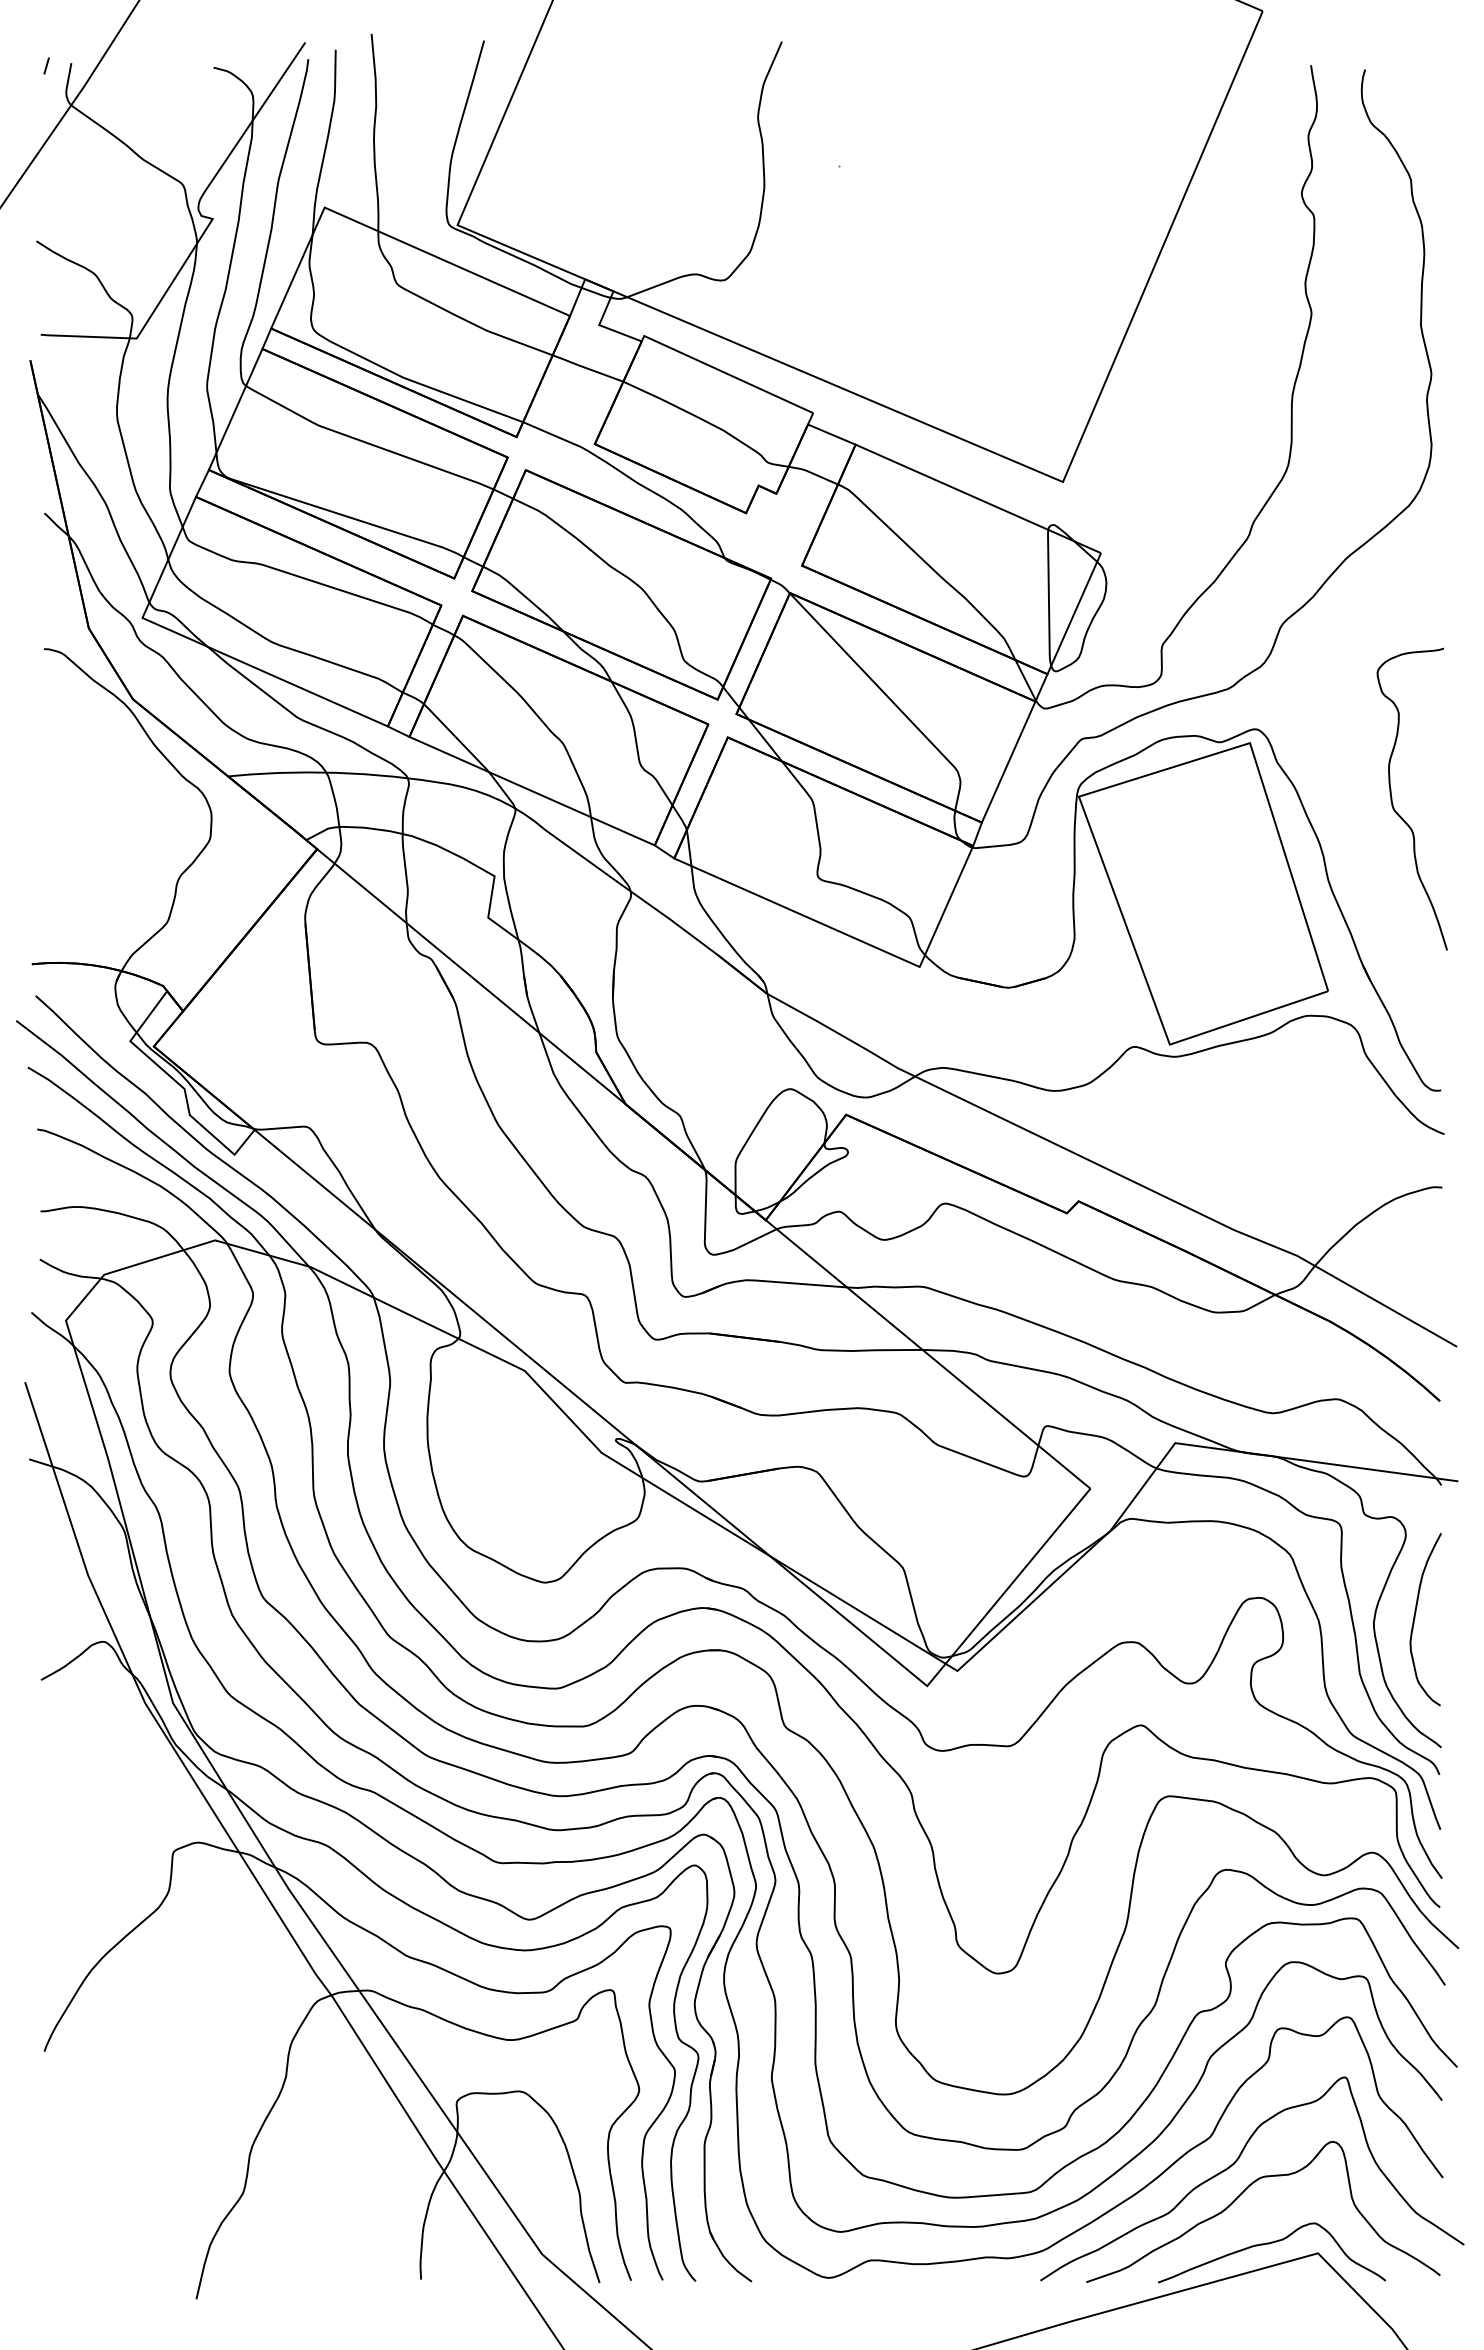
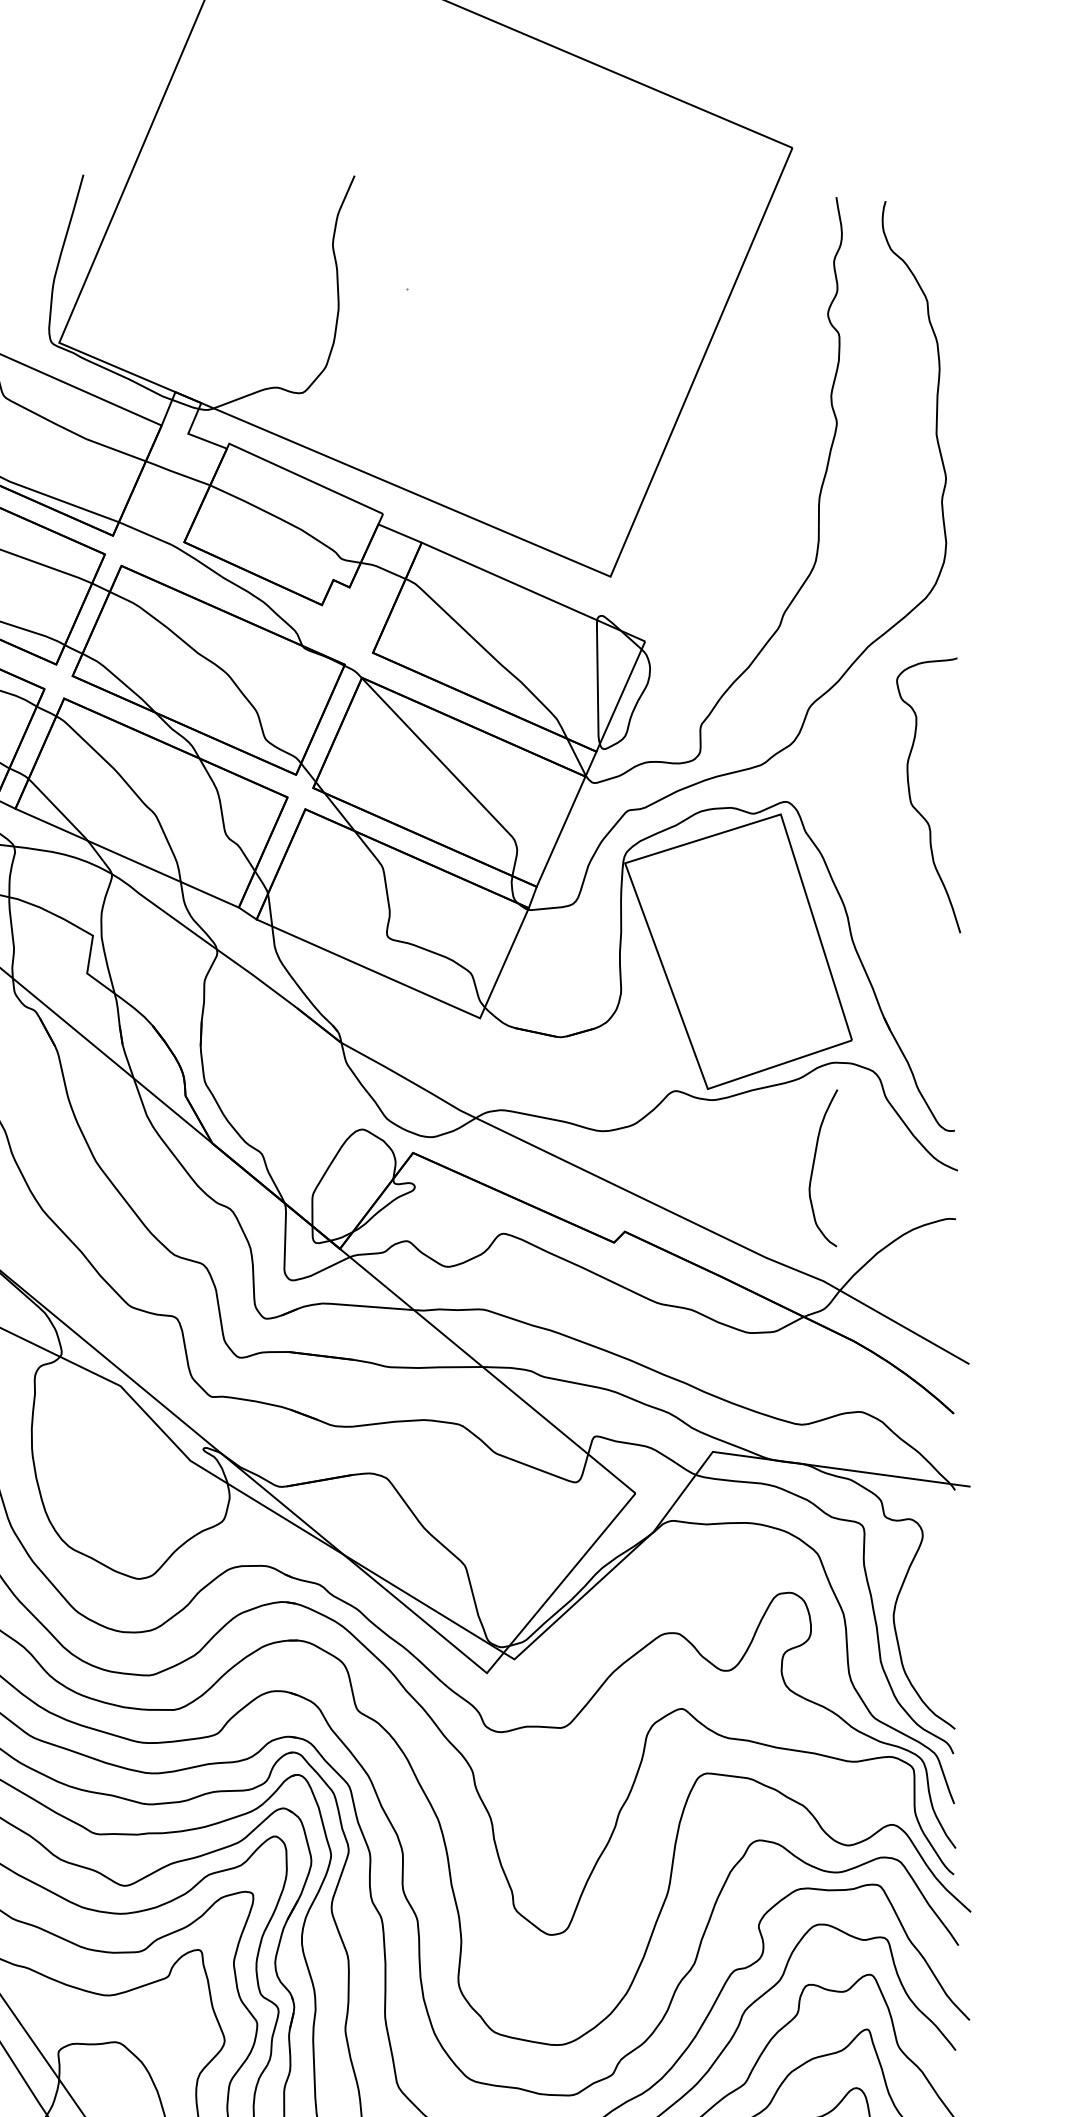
curve: (1393, 803) -> (911, 799), moved
curve: (1415, 1618) -> (814, 1167), moved

